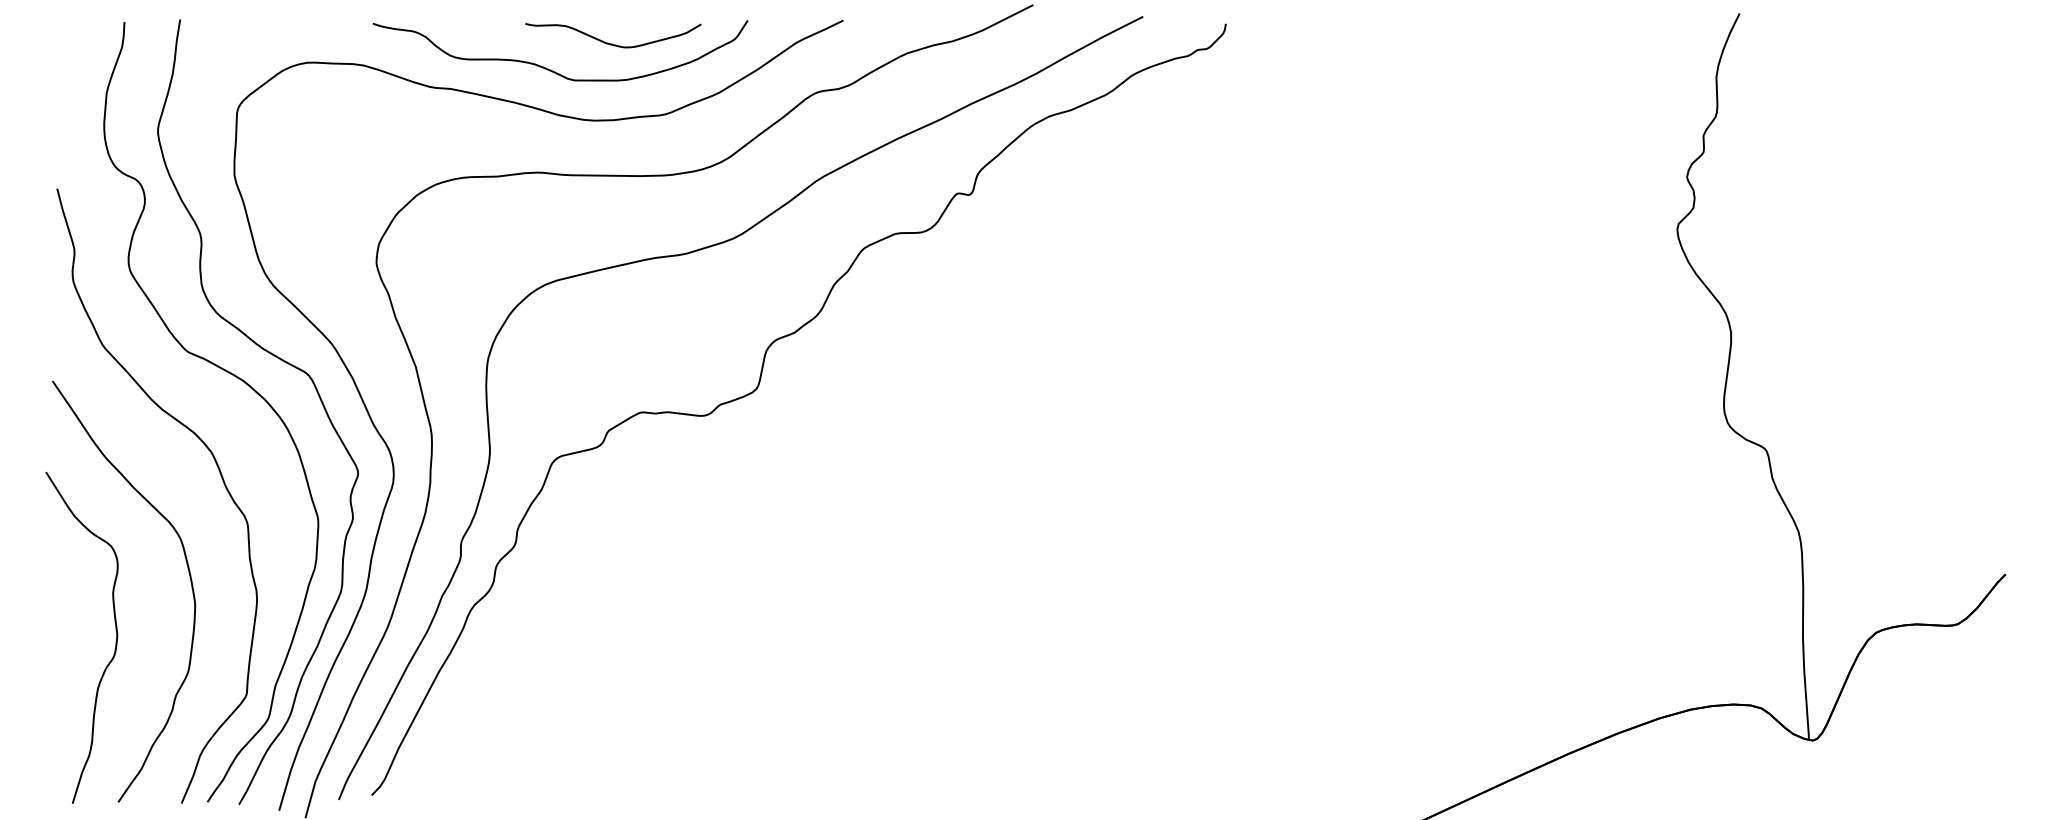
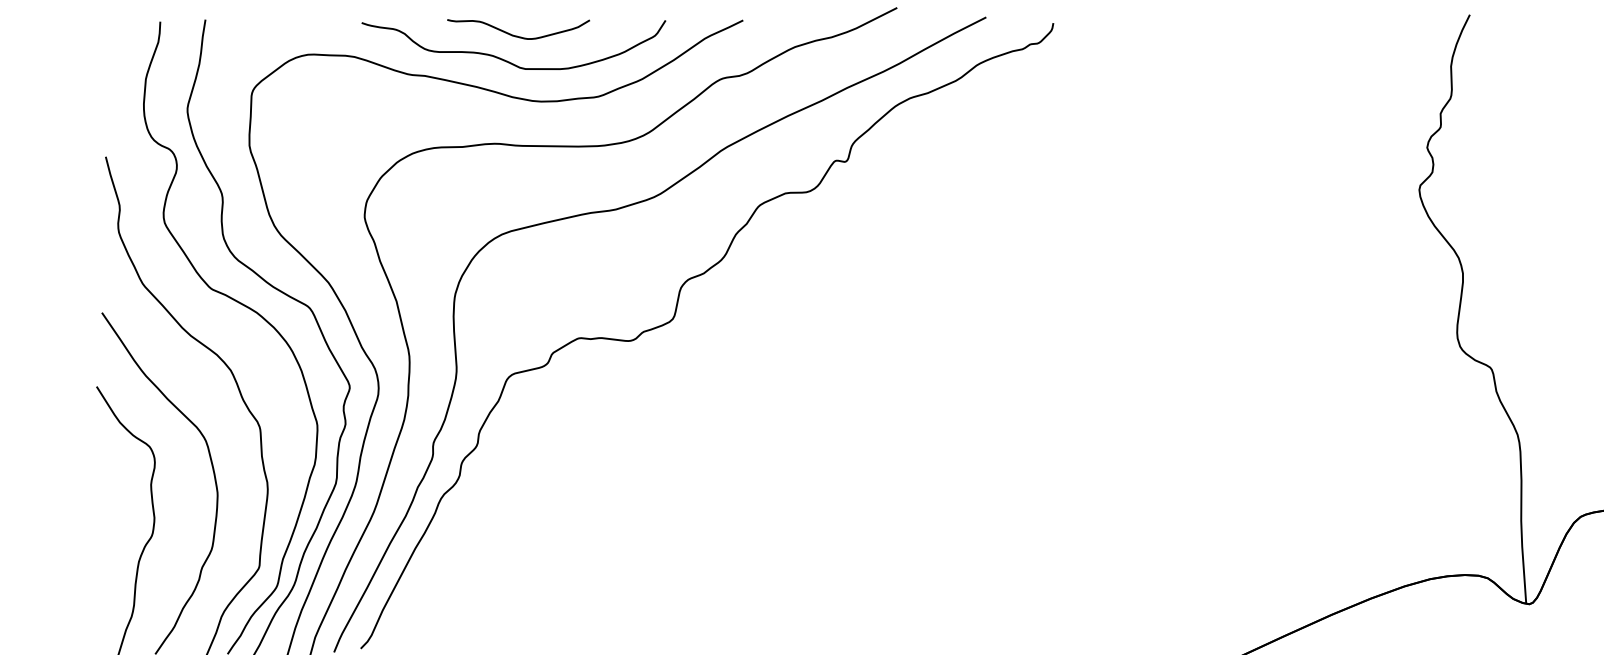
curve: (612, 43) -> (517, 35), moved

